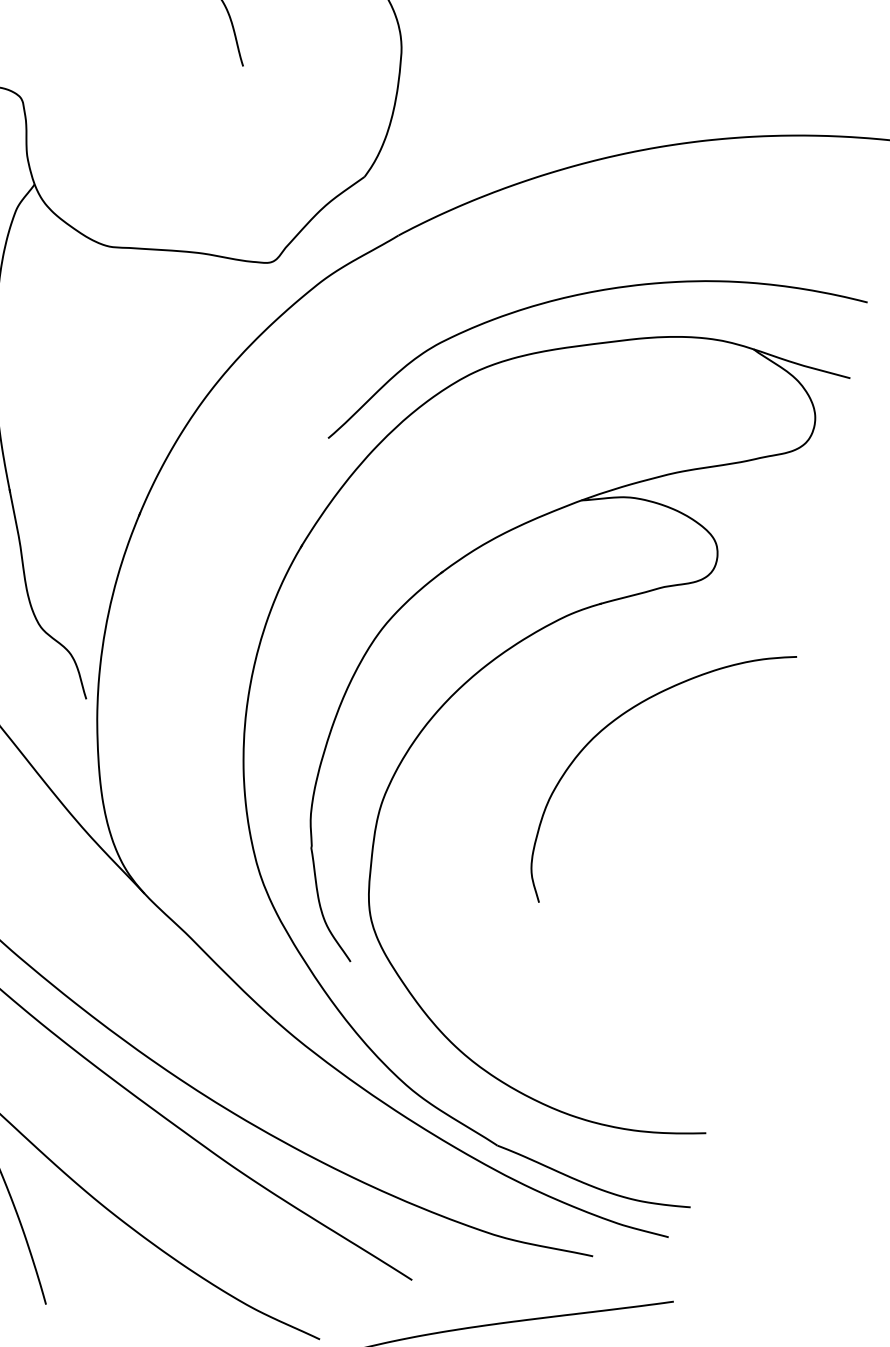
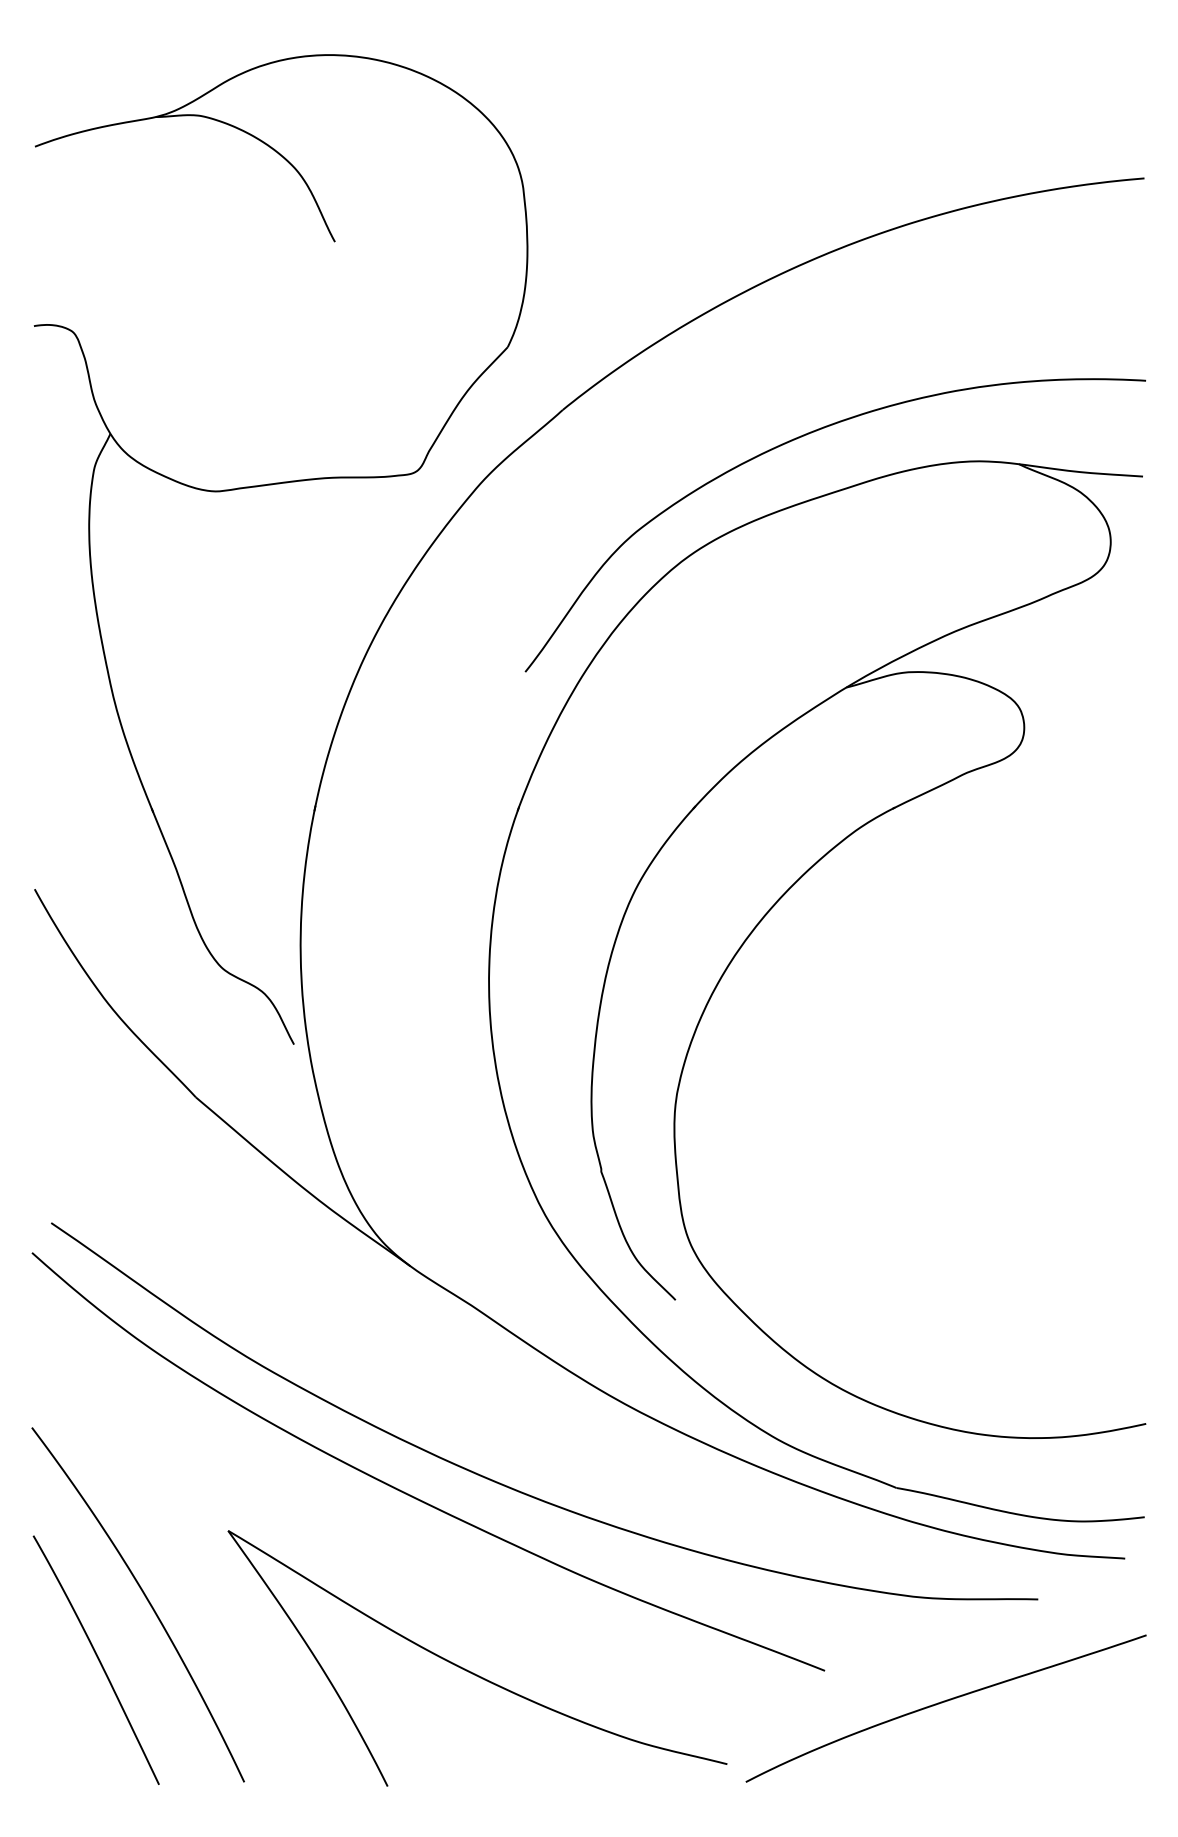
curve: (619, 717) -> (943, 941), removed

